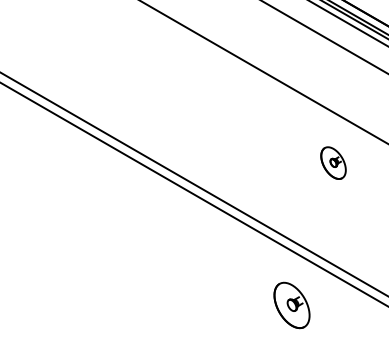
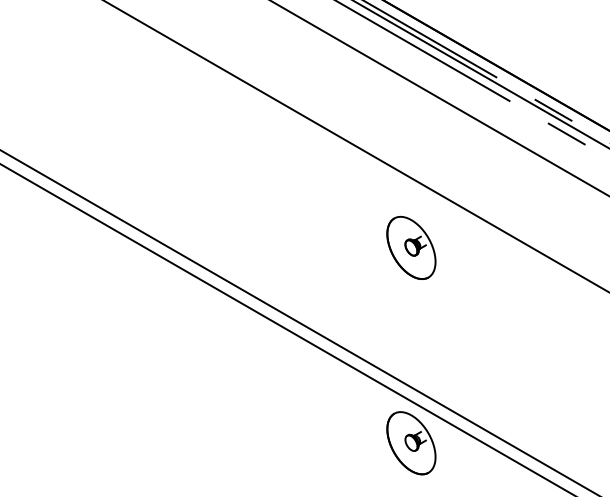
part: (333, 162) -> (411, 247), size x1.43
part: (292, 305) -> (411, 443), moved

